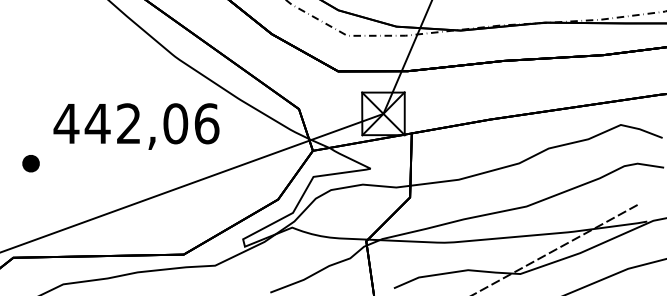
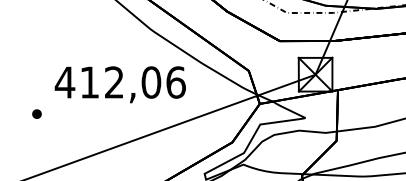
text: (97, 123) -> (89, 82), 442,06 -> 412,06
part: (30, 163) -> (36, 113), size x0.7

